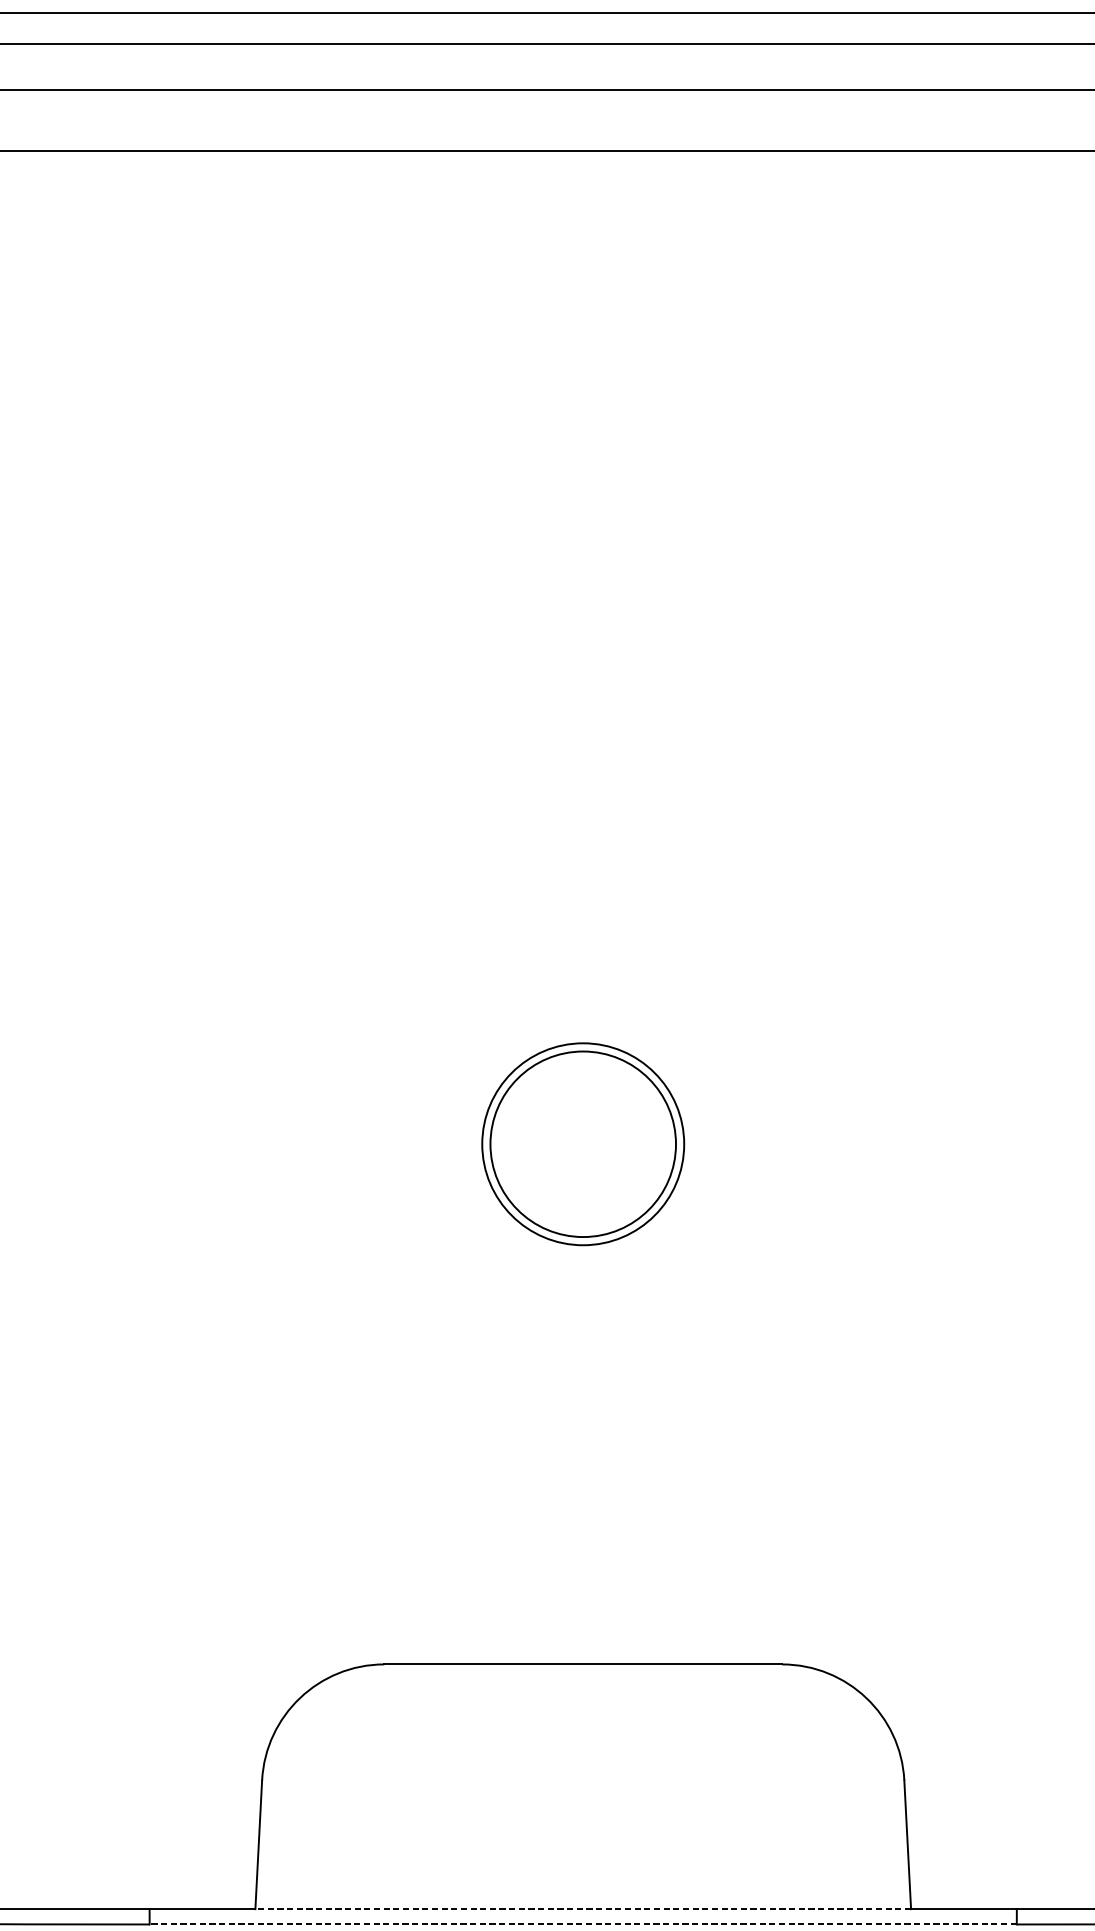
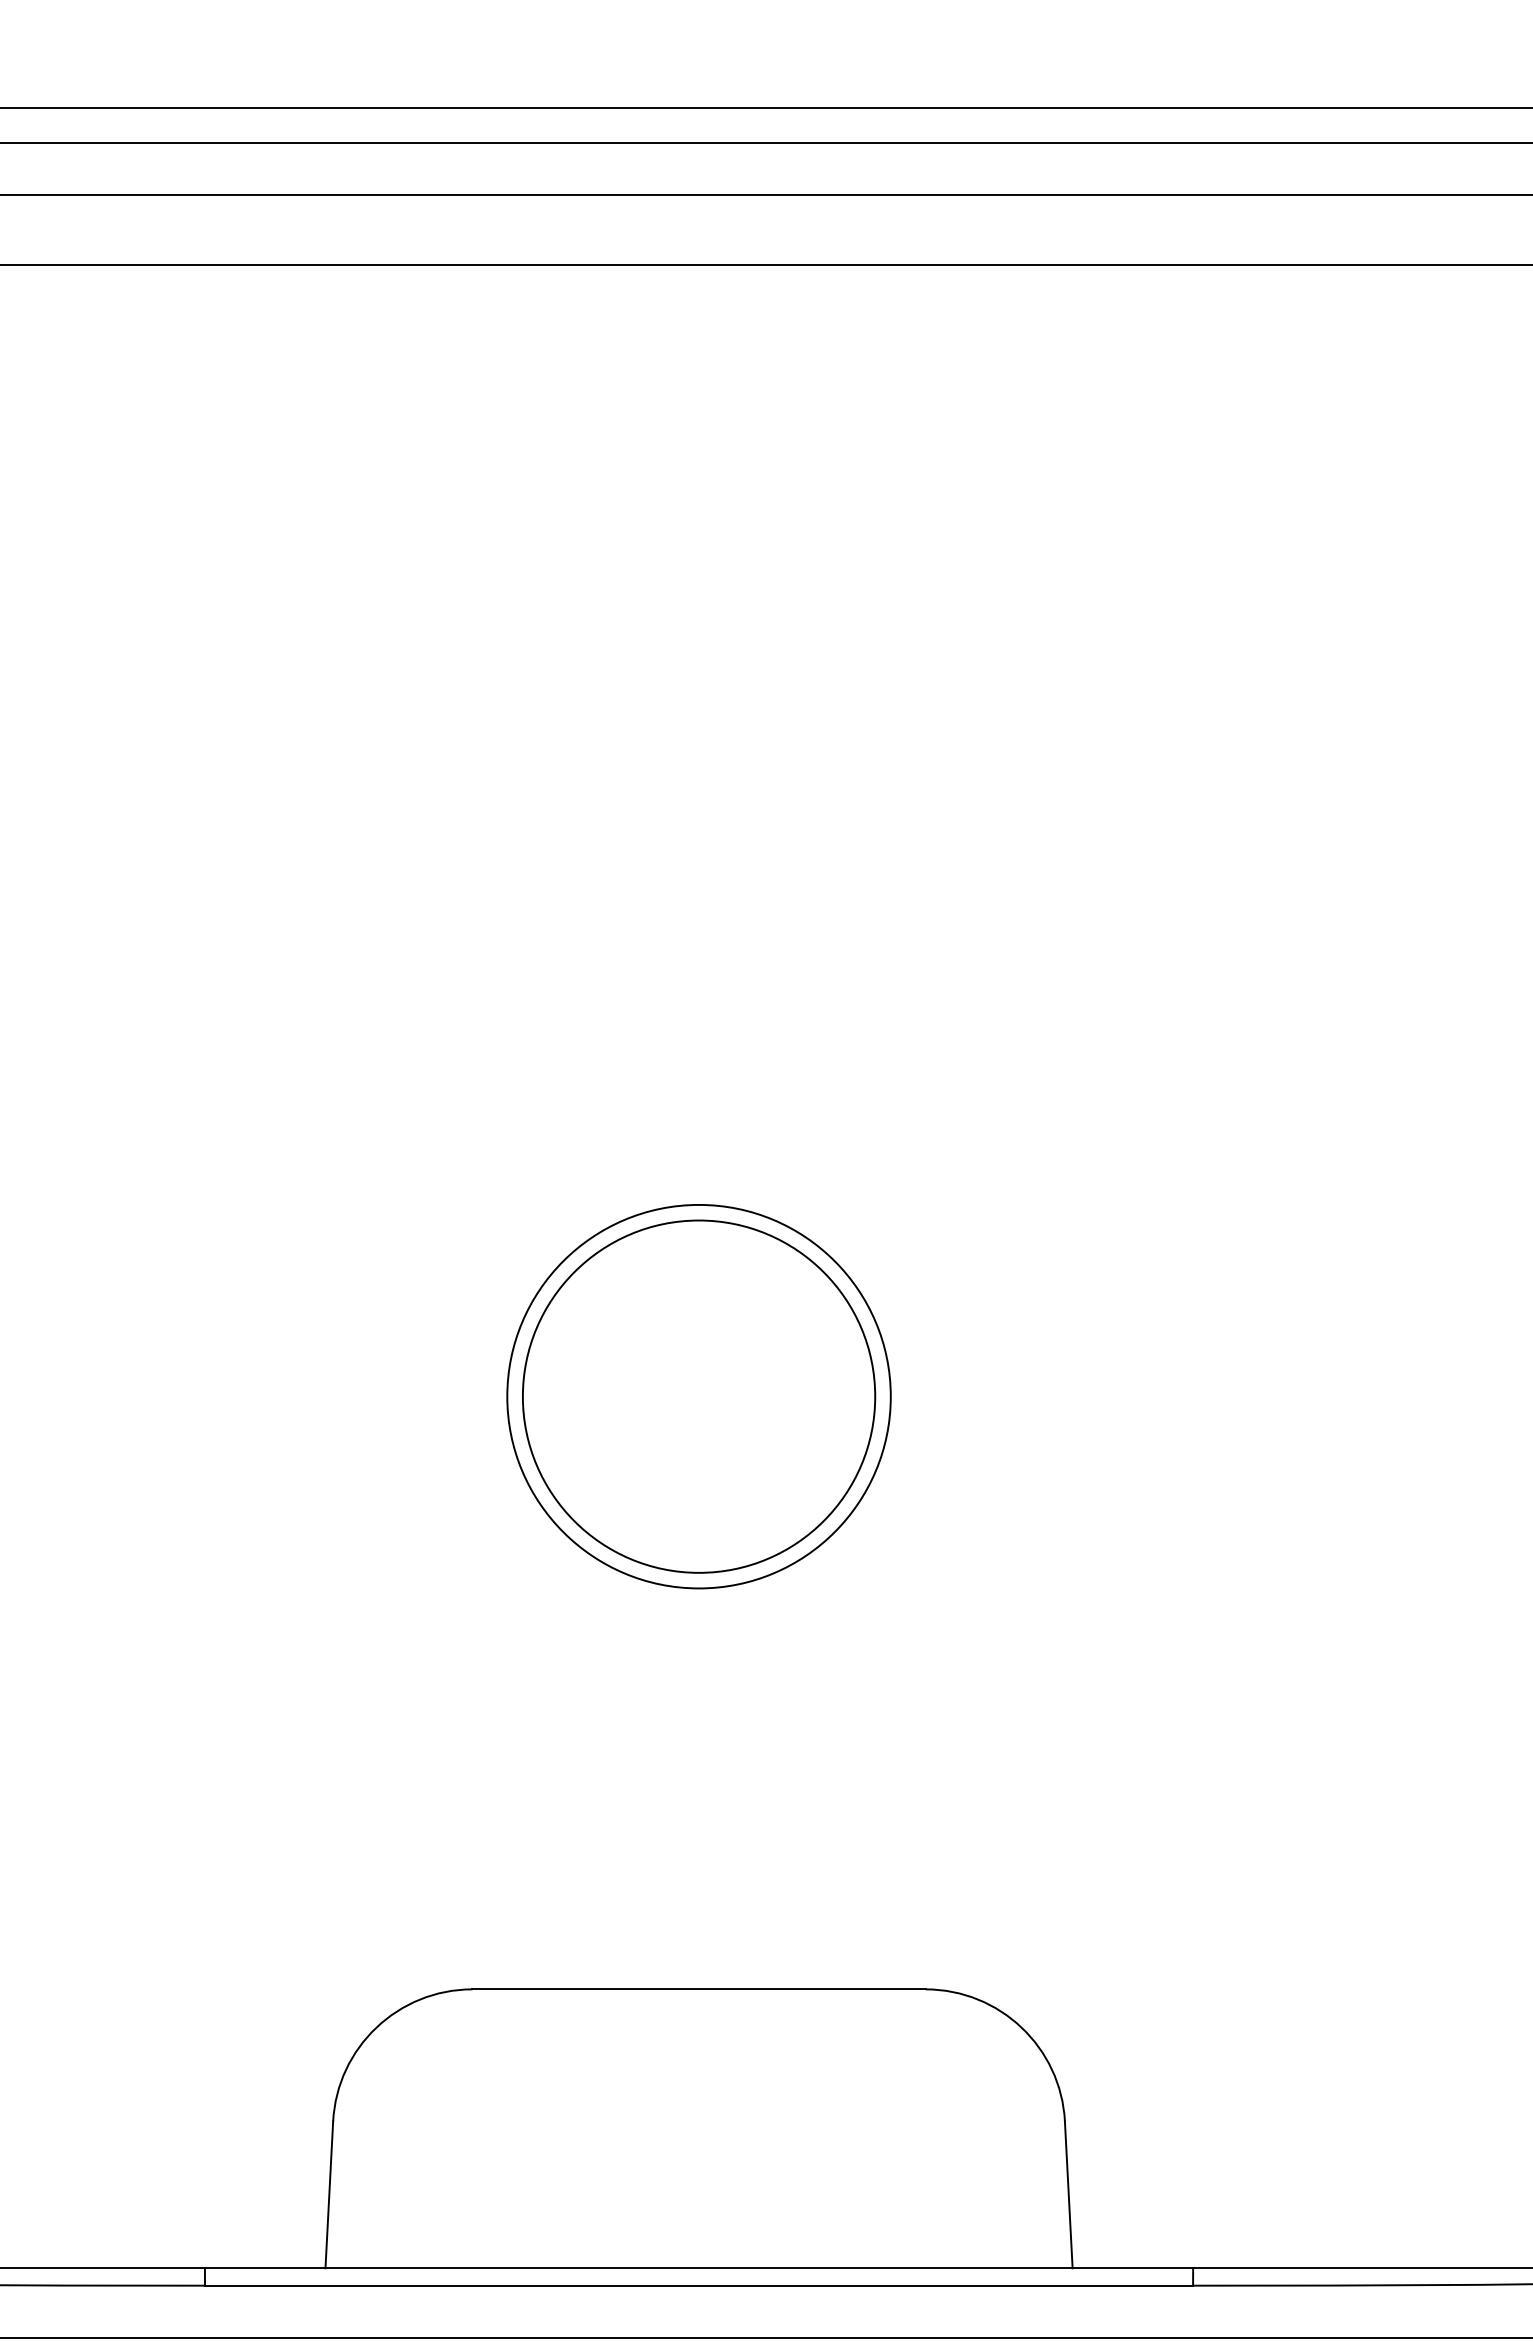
circle: (582, 1144) -> (698, 1396), size x1.67
circle: (582, 1144) -> (698, 1396), size x1.67
line: (583, 1909) -> (699, 2268), dashed -> solid
line: (582, 1924) -> (698, 2285), dashed -> solid

